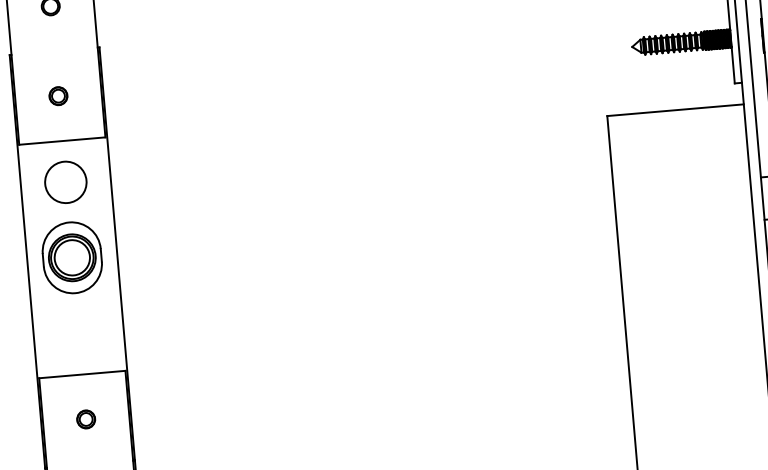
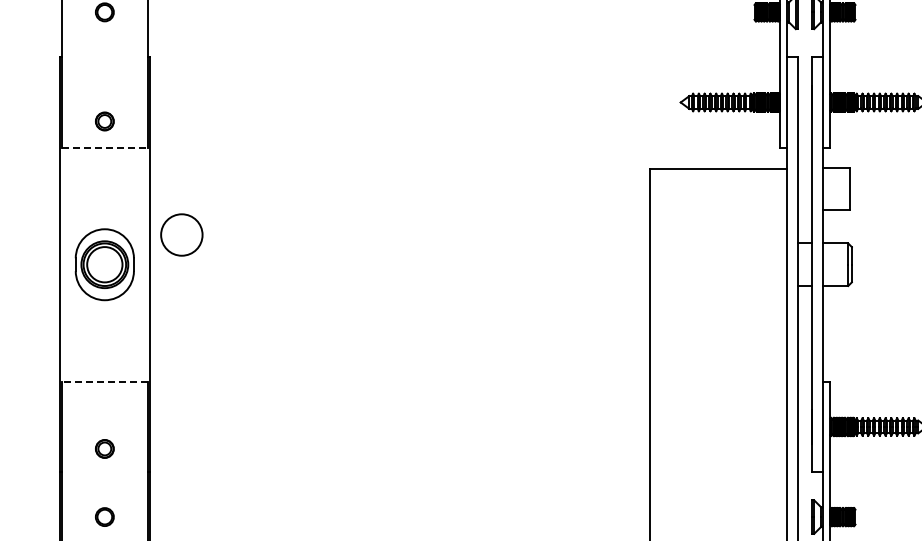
part: (58, 96) -> (104, 121), moved
line: (62, 140) -> (105, 147), solid -> dashed
circle: (65, 181) -> (181, 234), moved
line: (81, 374) -> (104, 381), solid -> dashed
part: (85, 419) -> (104, 448), moved

